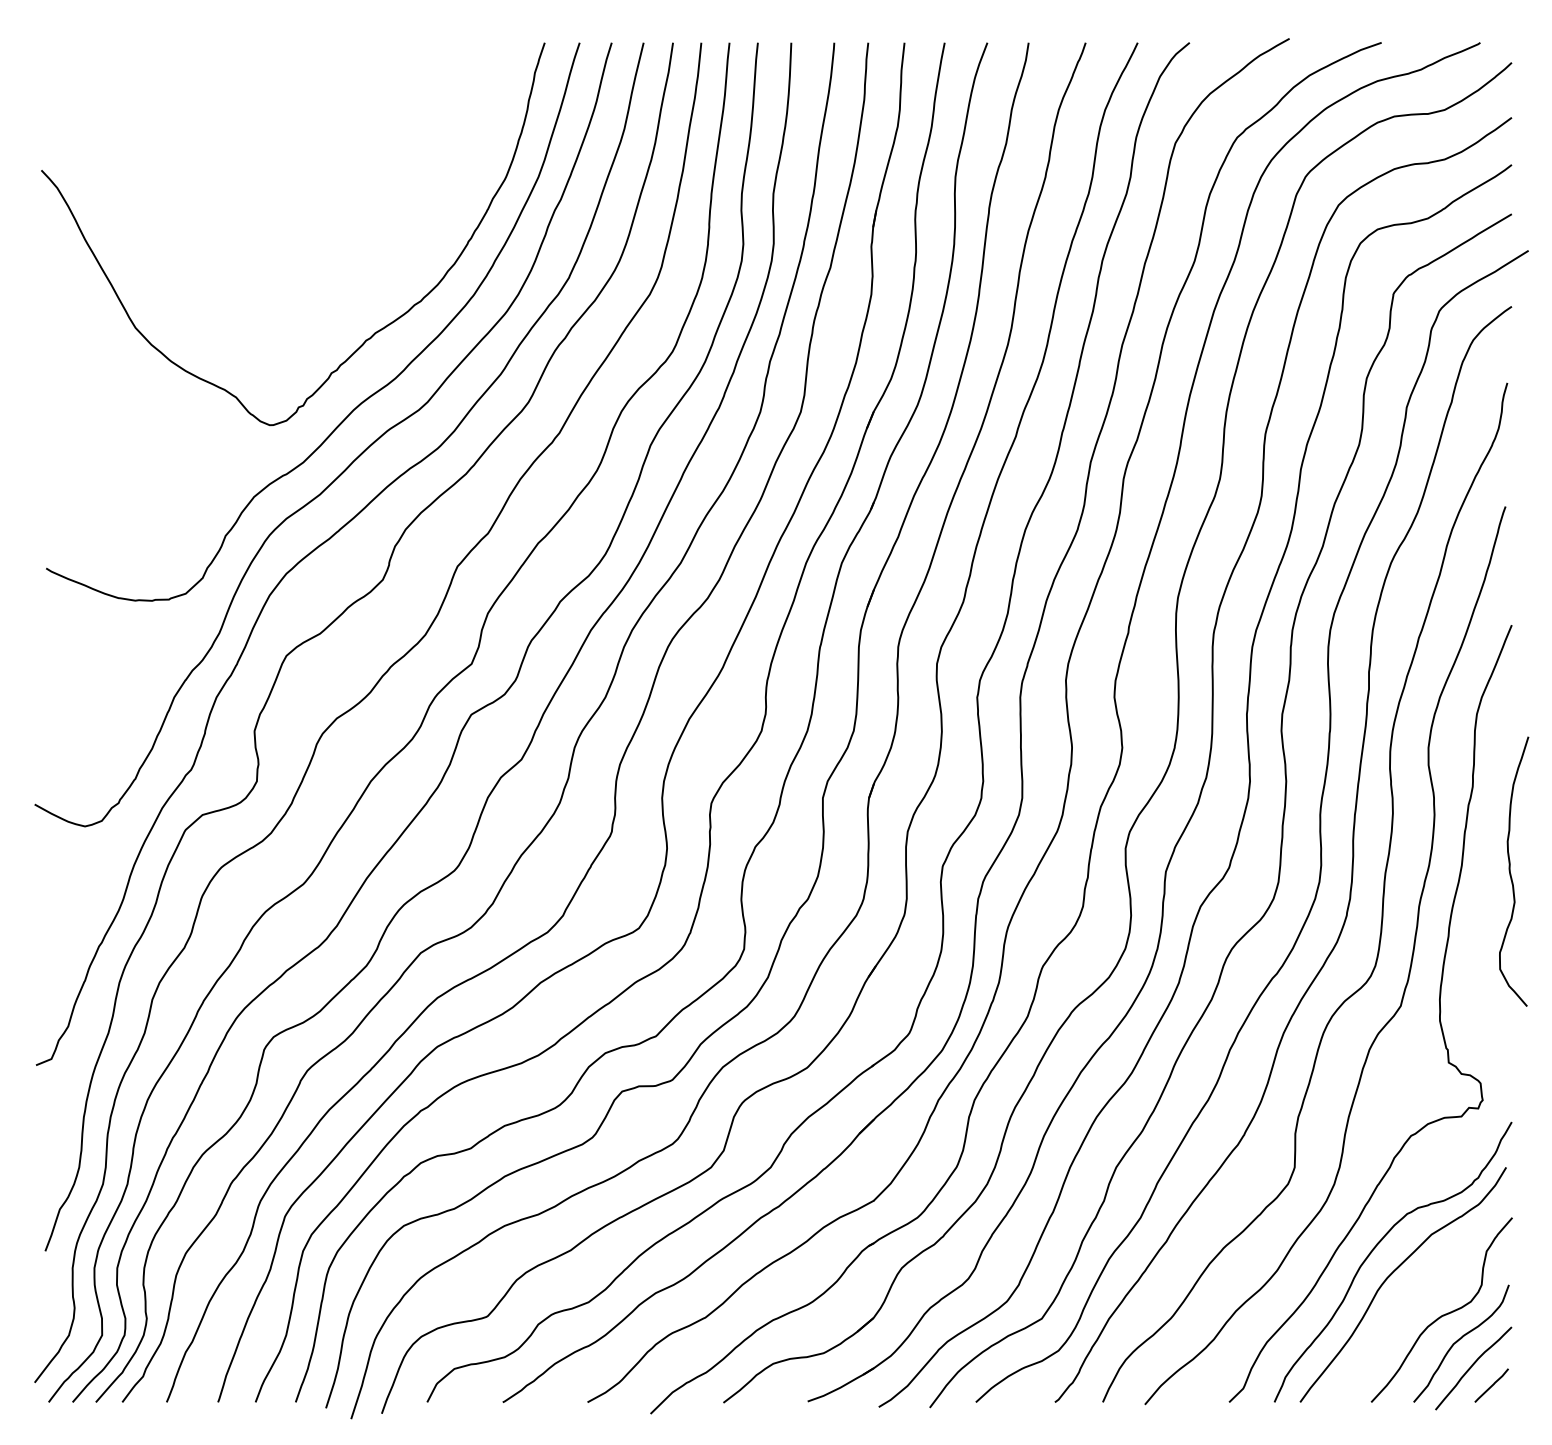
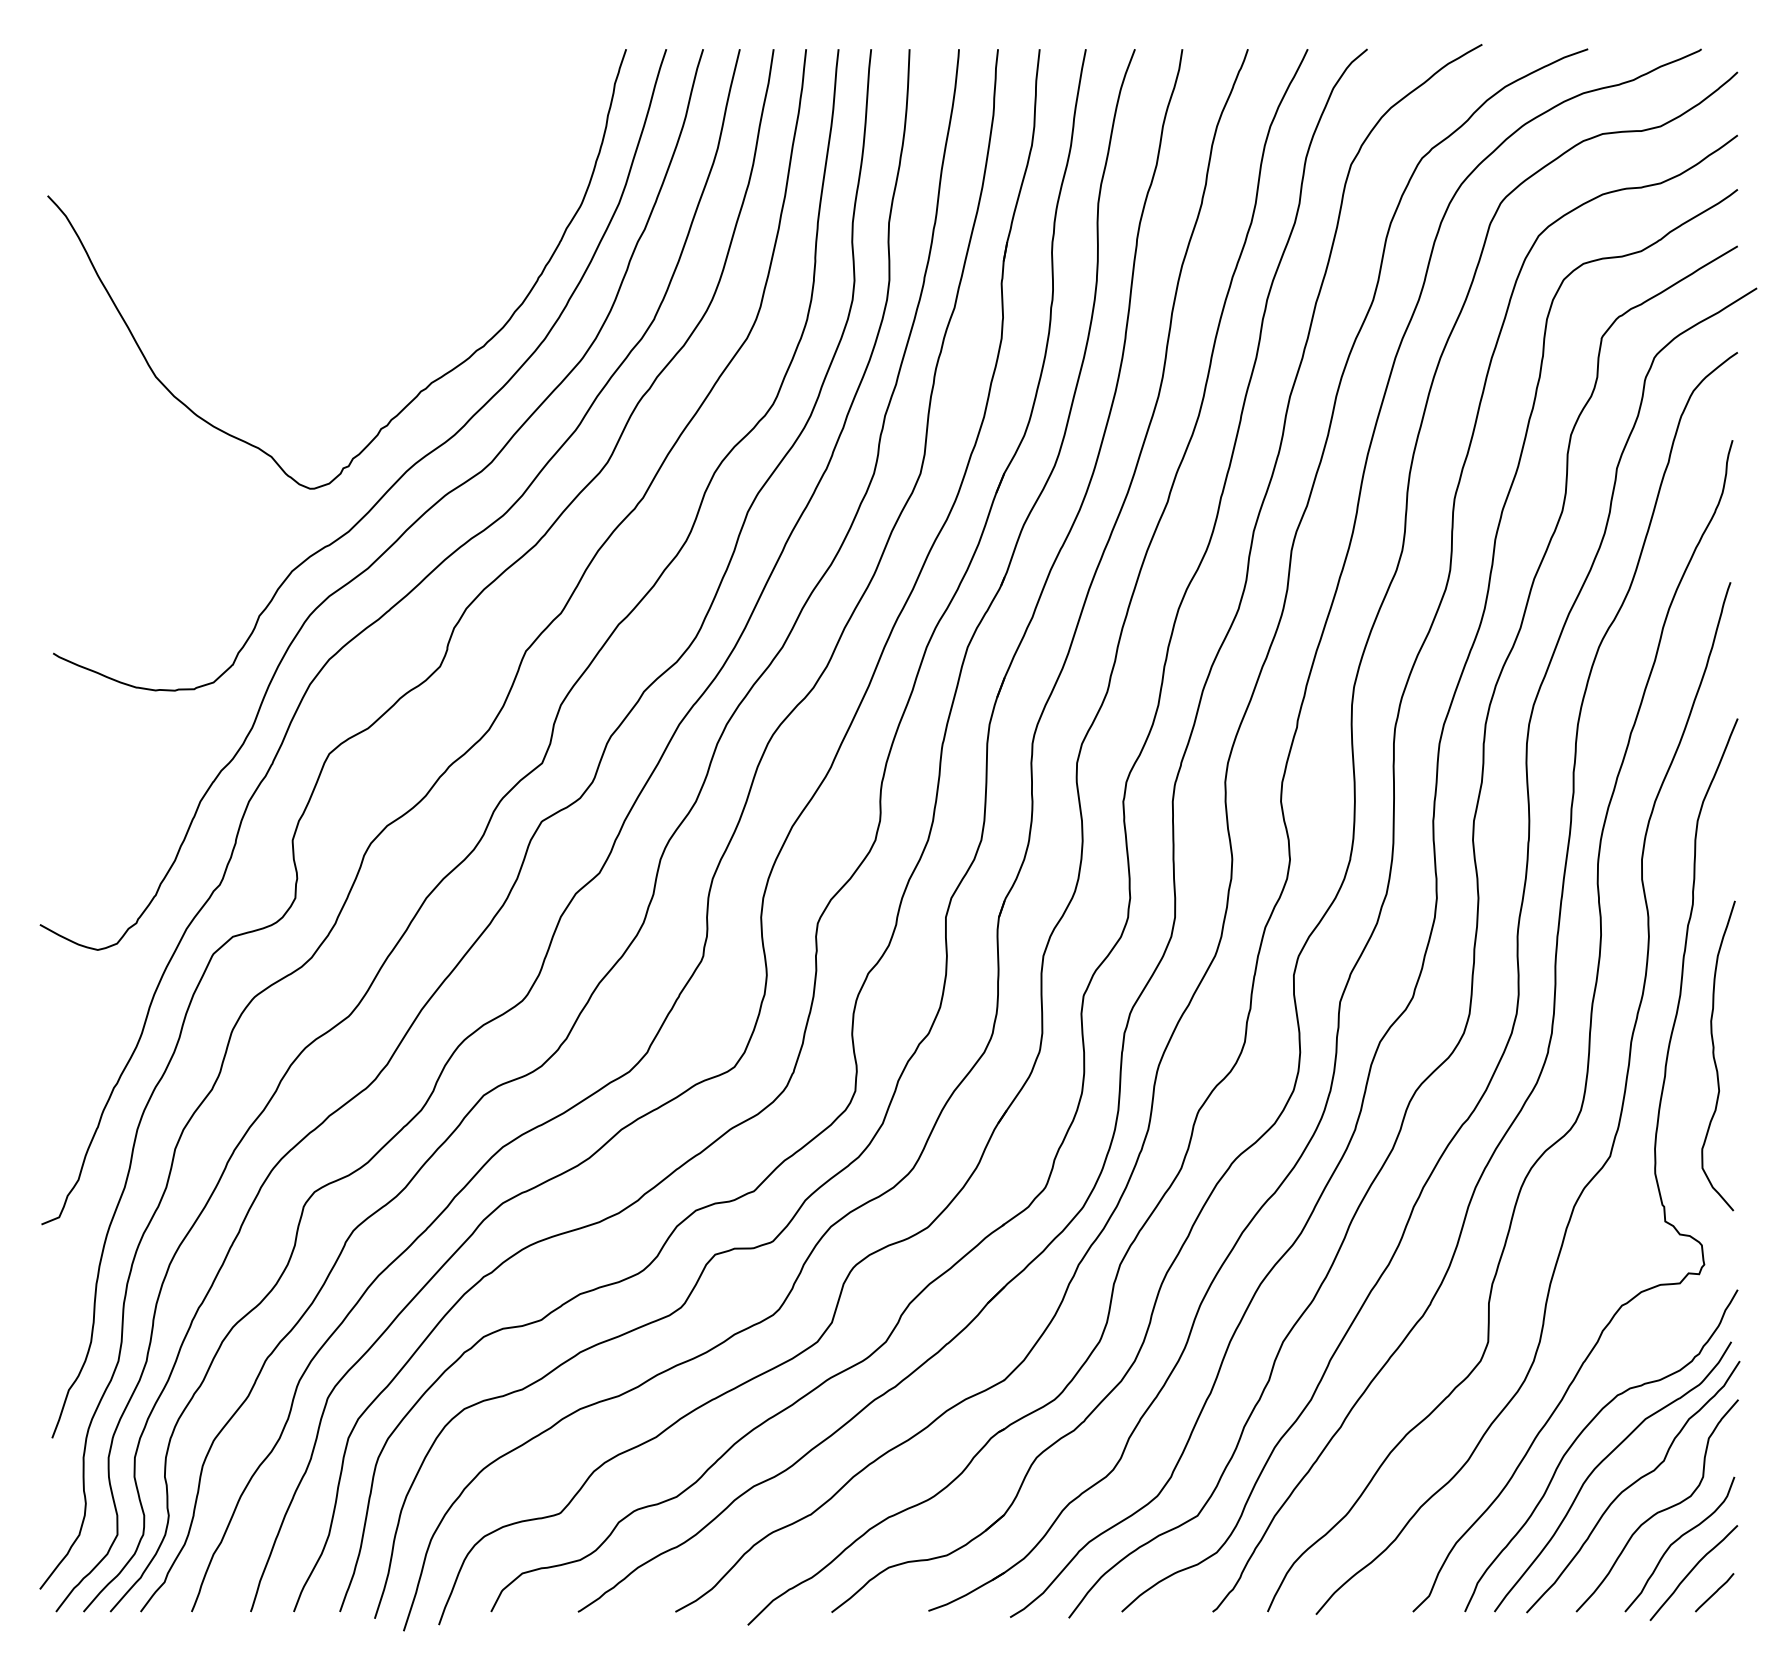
curve: (1511, 873) -> (1715, 1058), moved
curve: (1420, 1292) -> (1632, 1485), added

